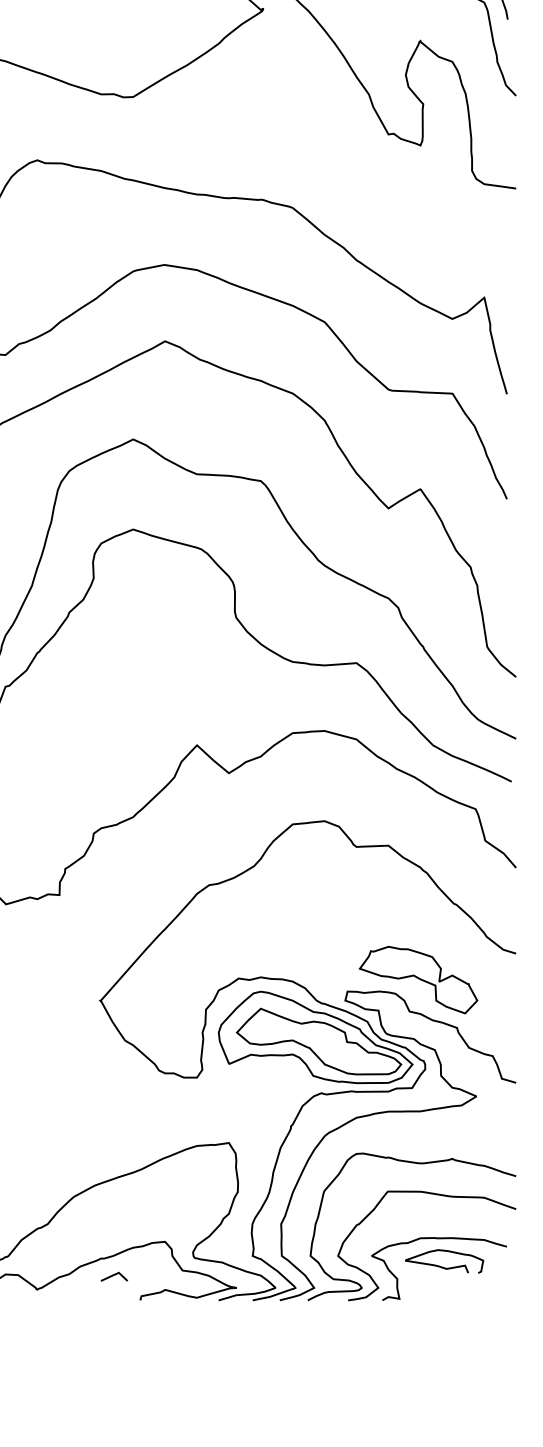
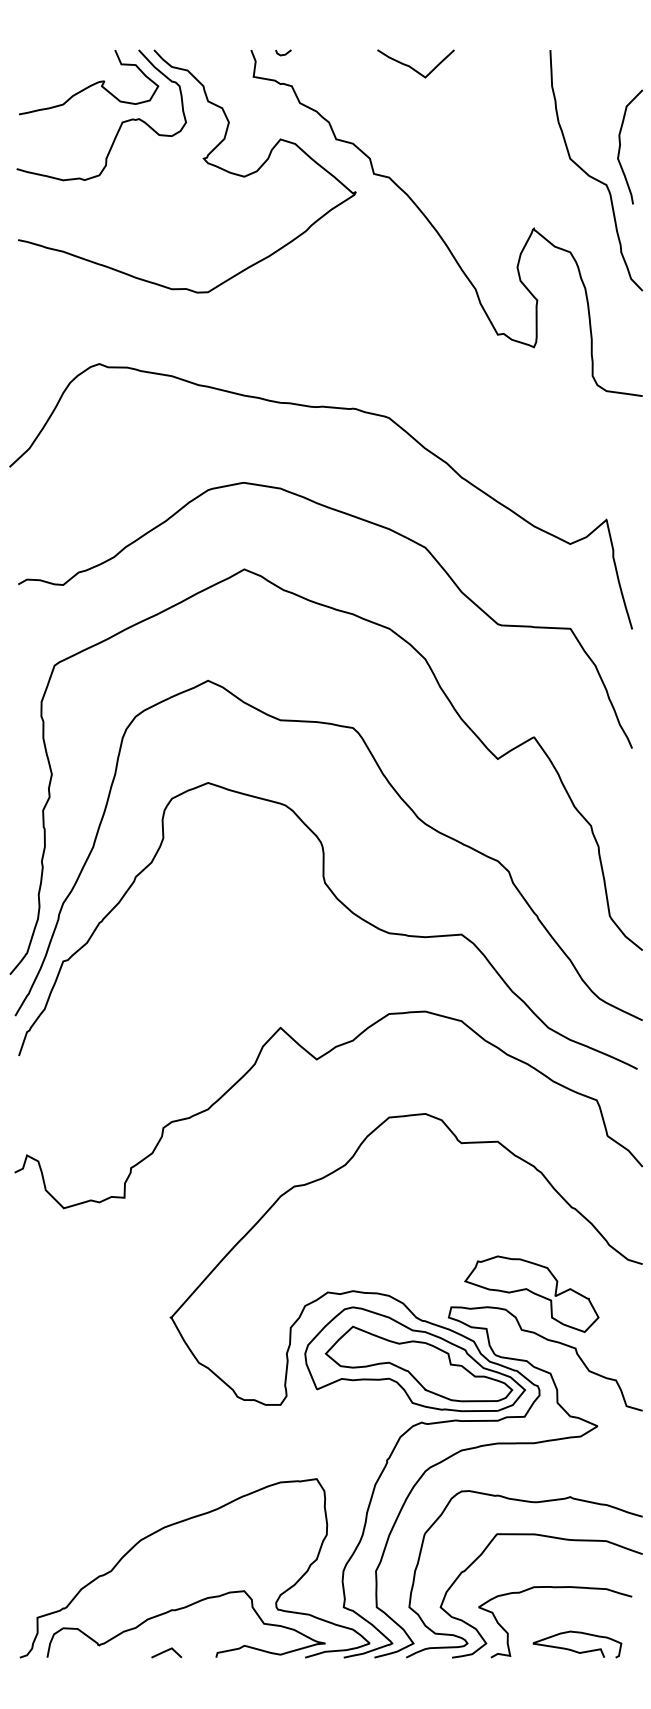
curve: (442, 1266) -> (575, 1650), moved
line: (114, 1275) -> (166, 1651), moved

